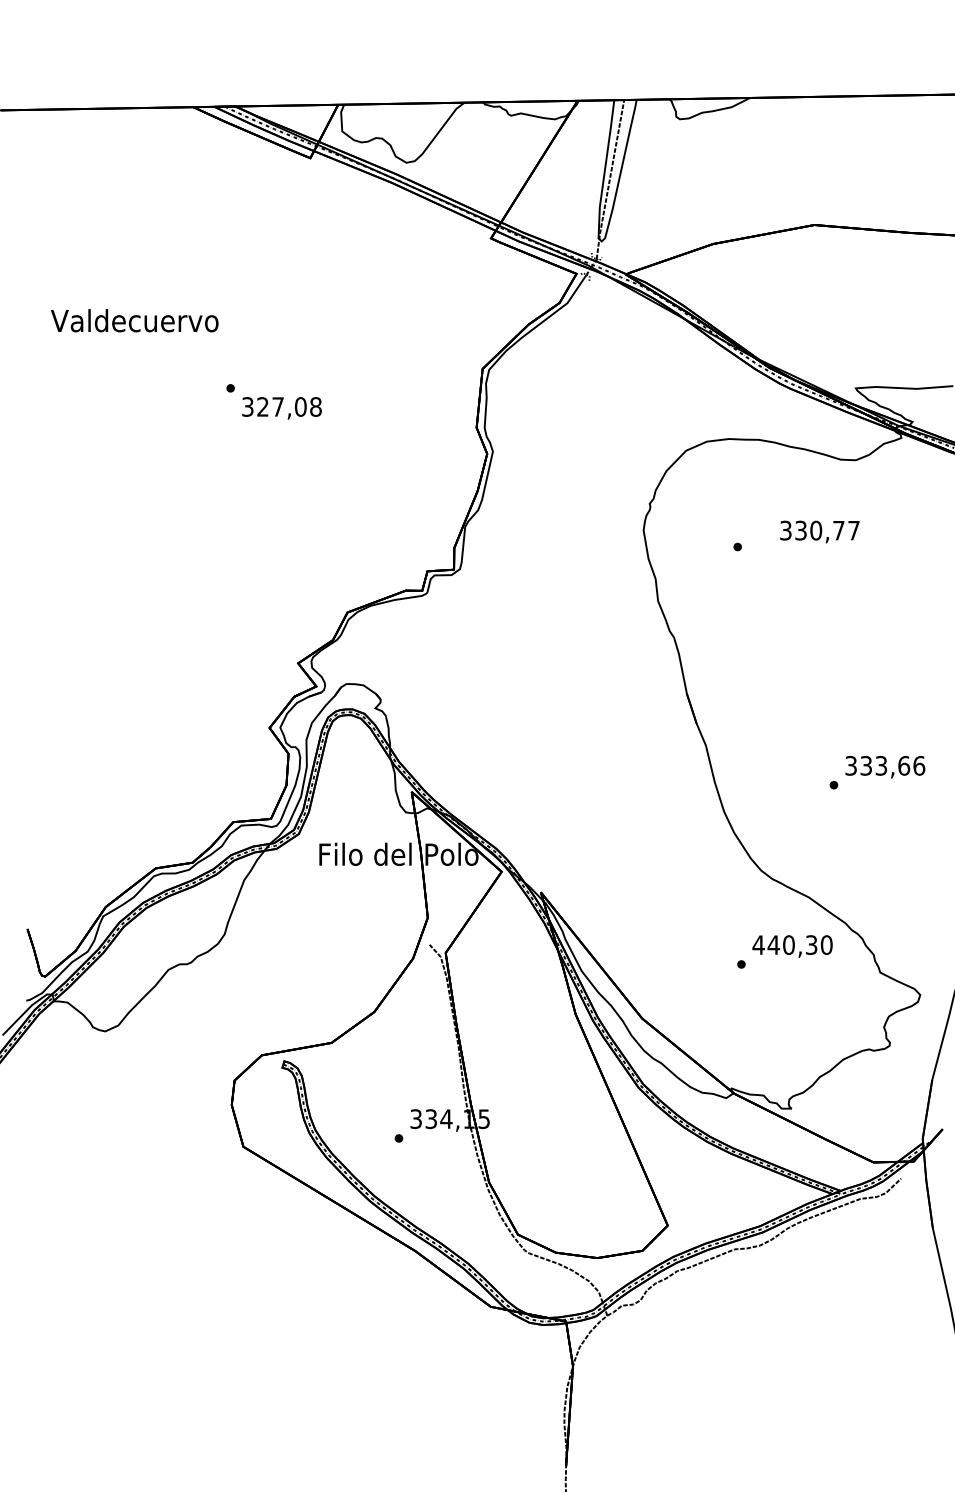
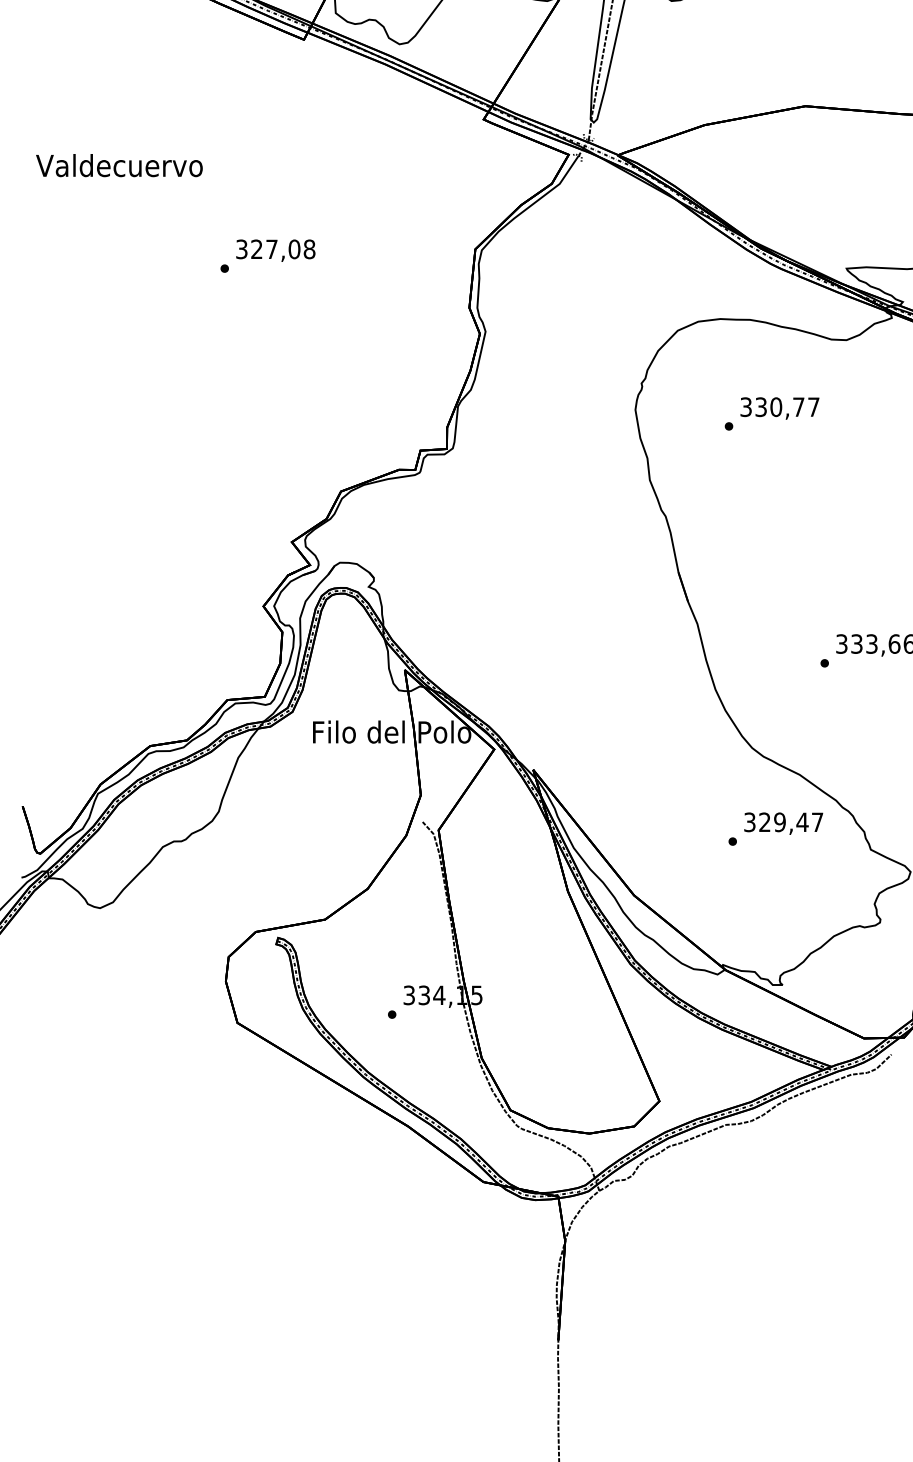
text: (134, 320) -> (119, 165), moved
text: (281, 408) -> (275, 250), moved
text: (819, 531) -> (779, 408), moved
text: (792, 945) -> (783, 822), 440,30 -> 329,47

